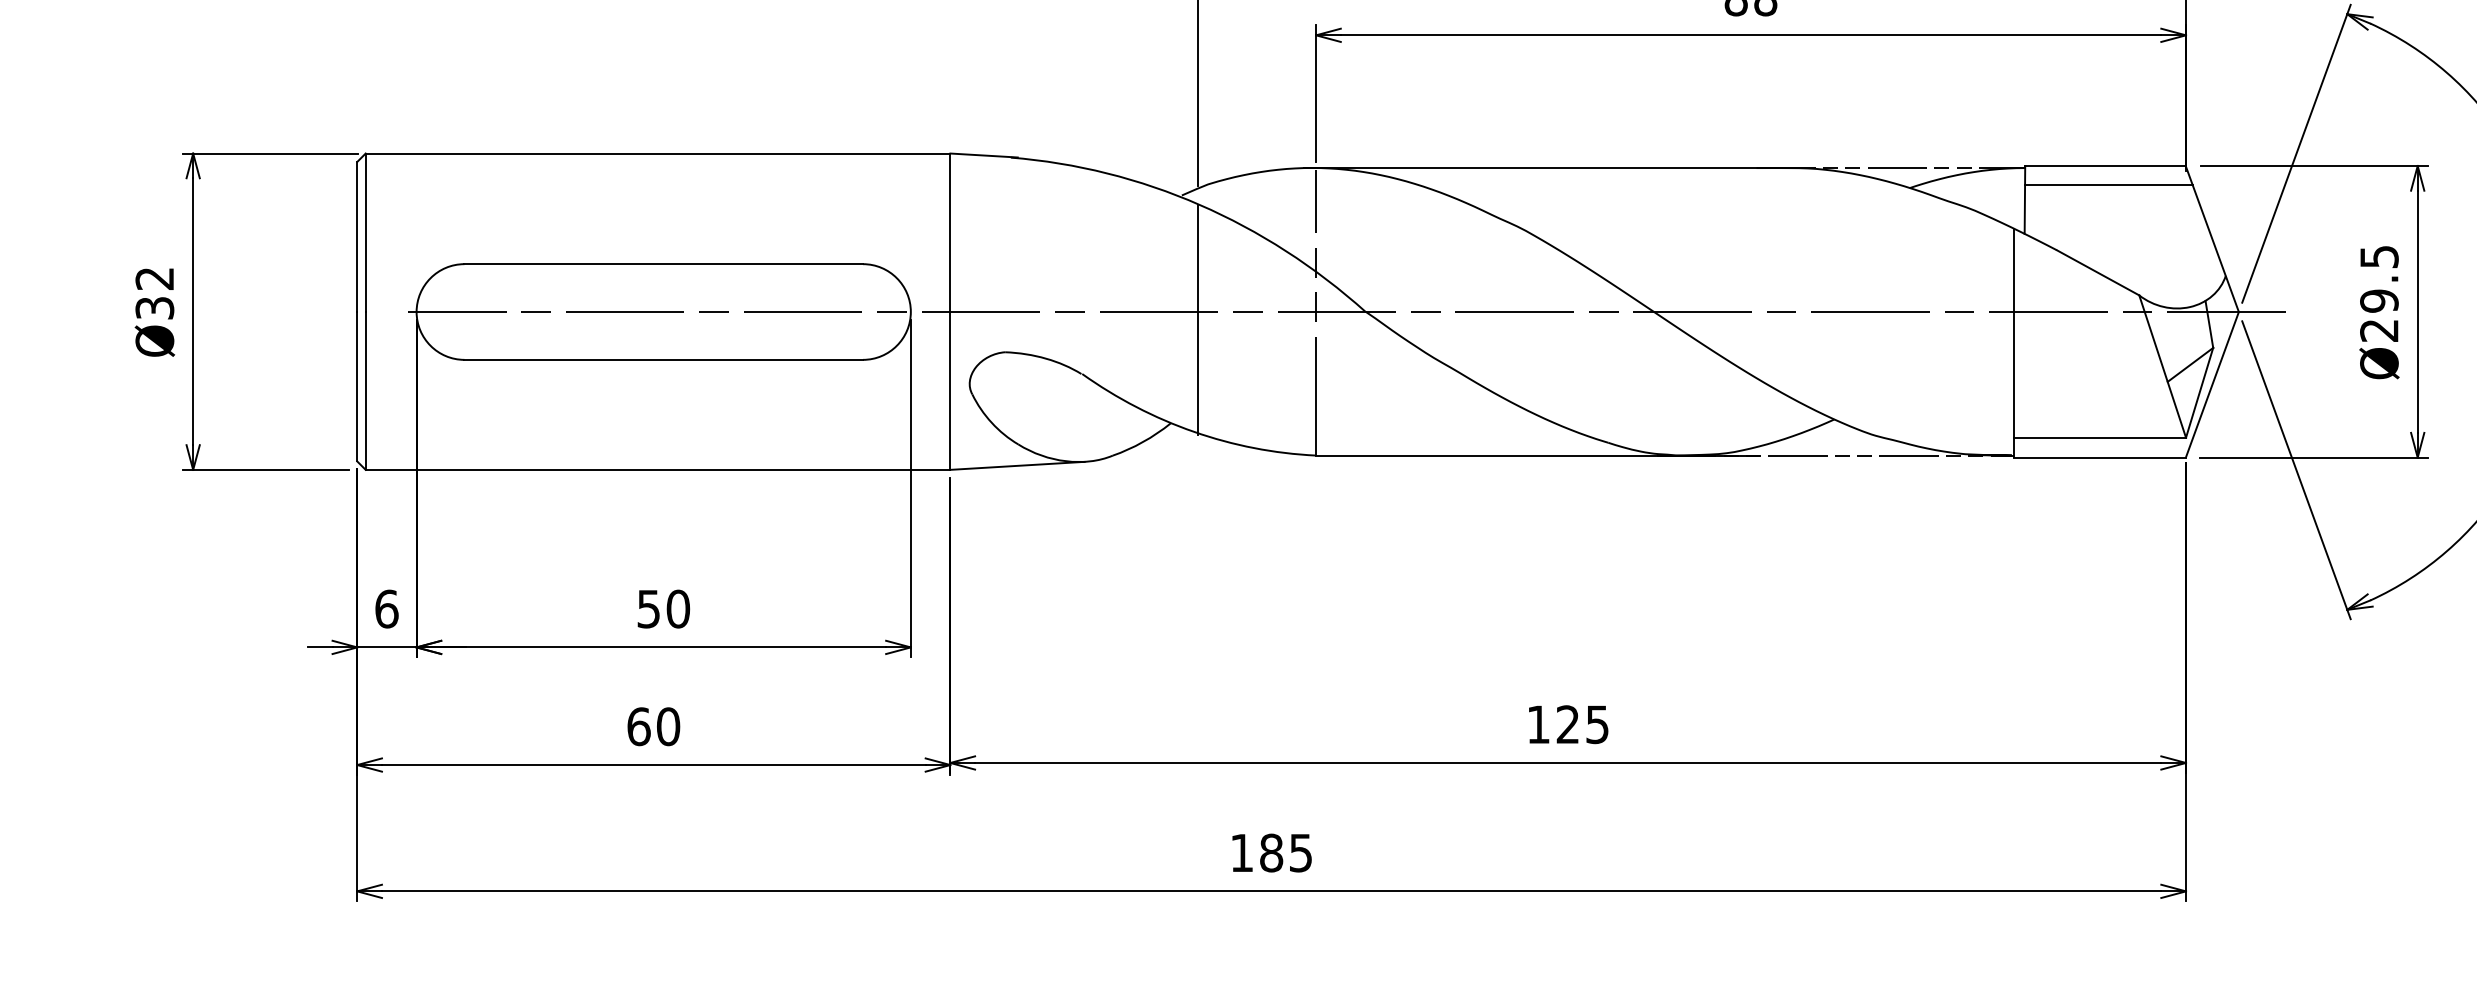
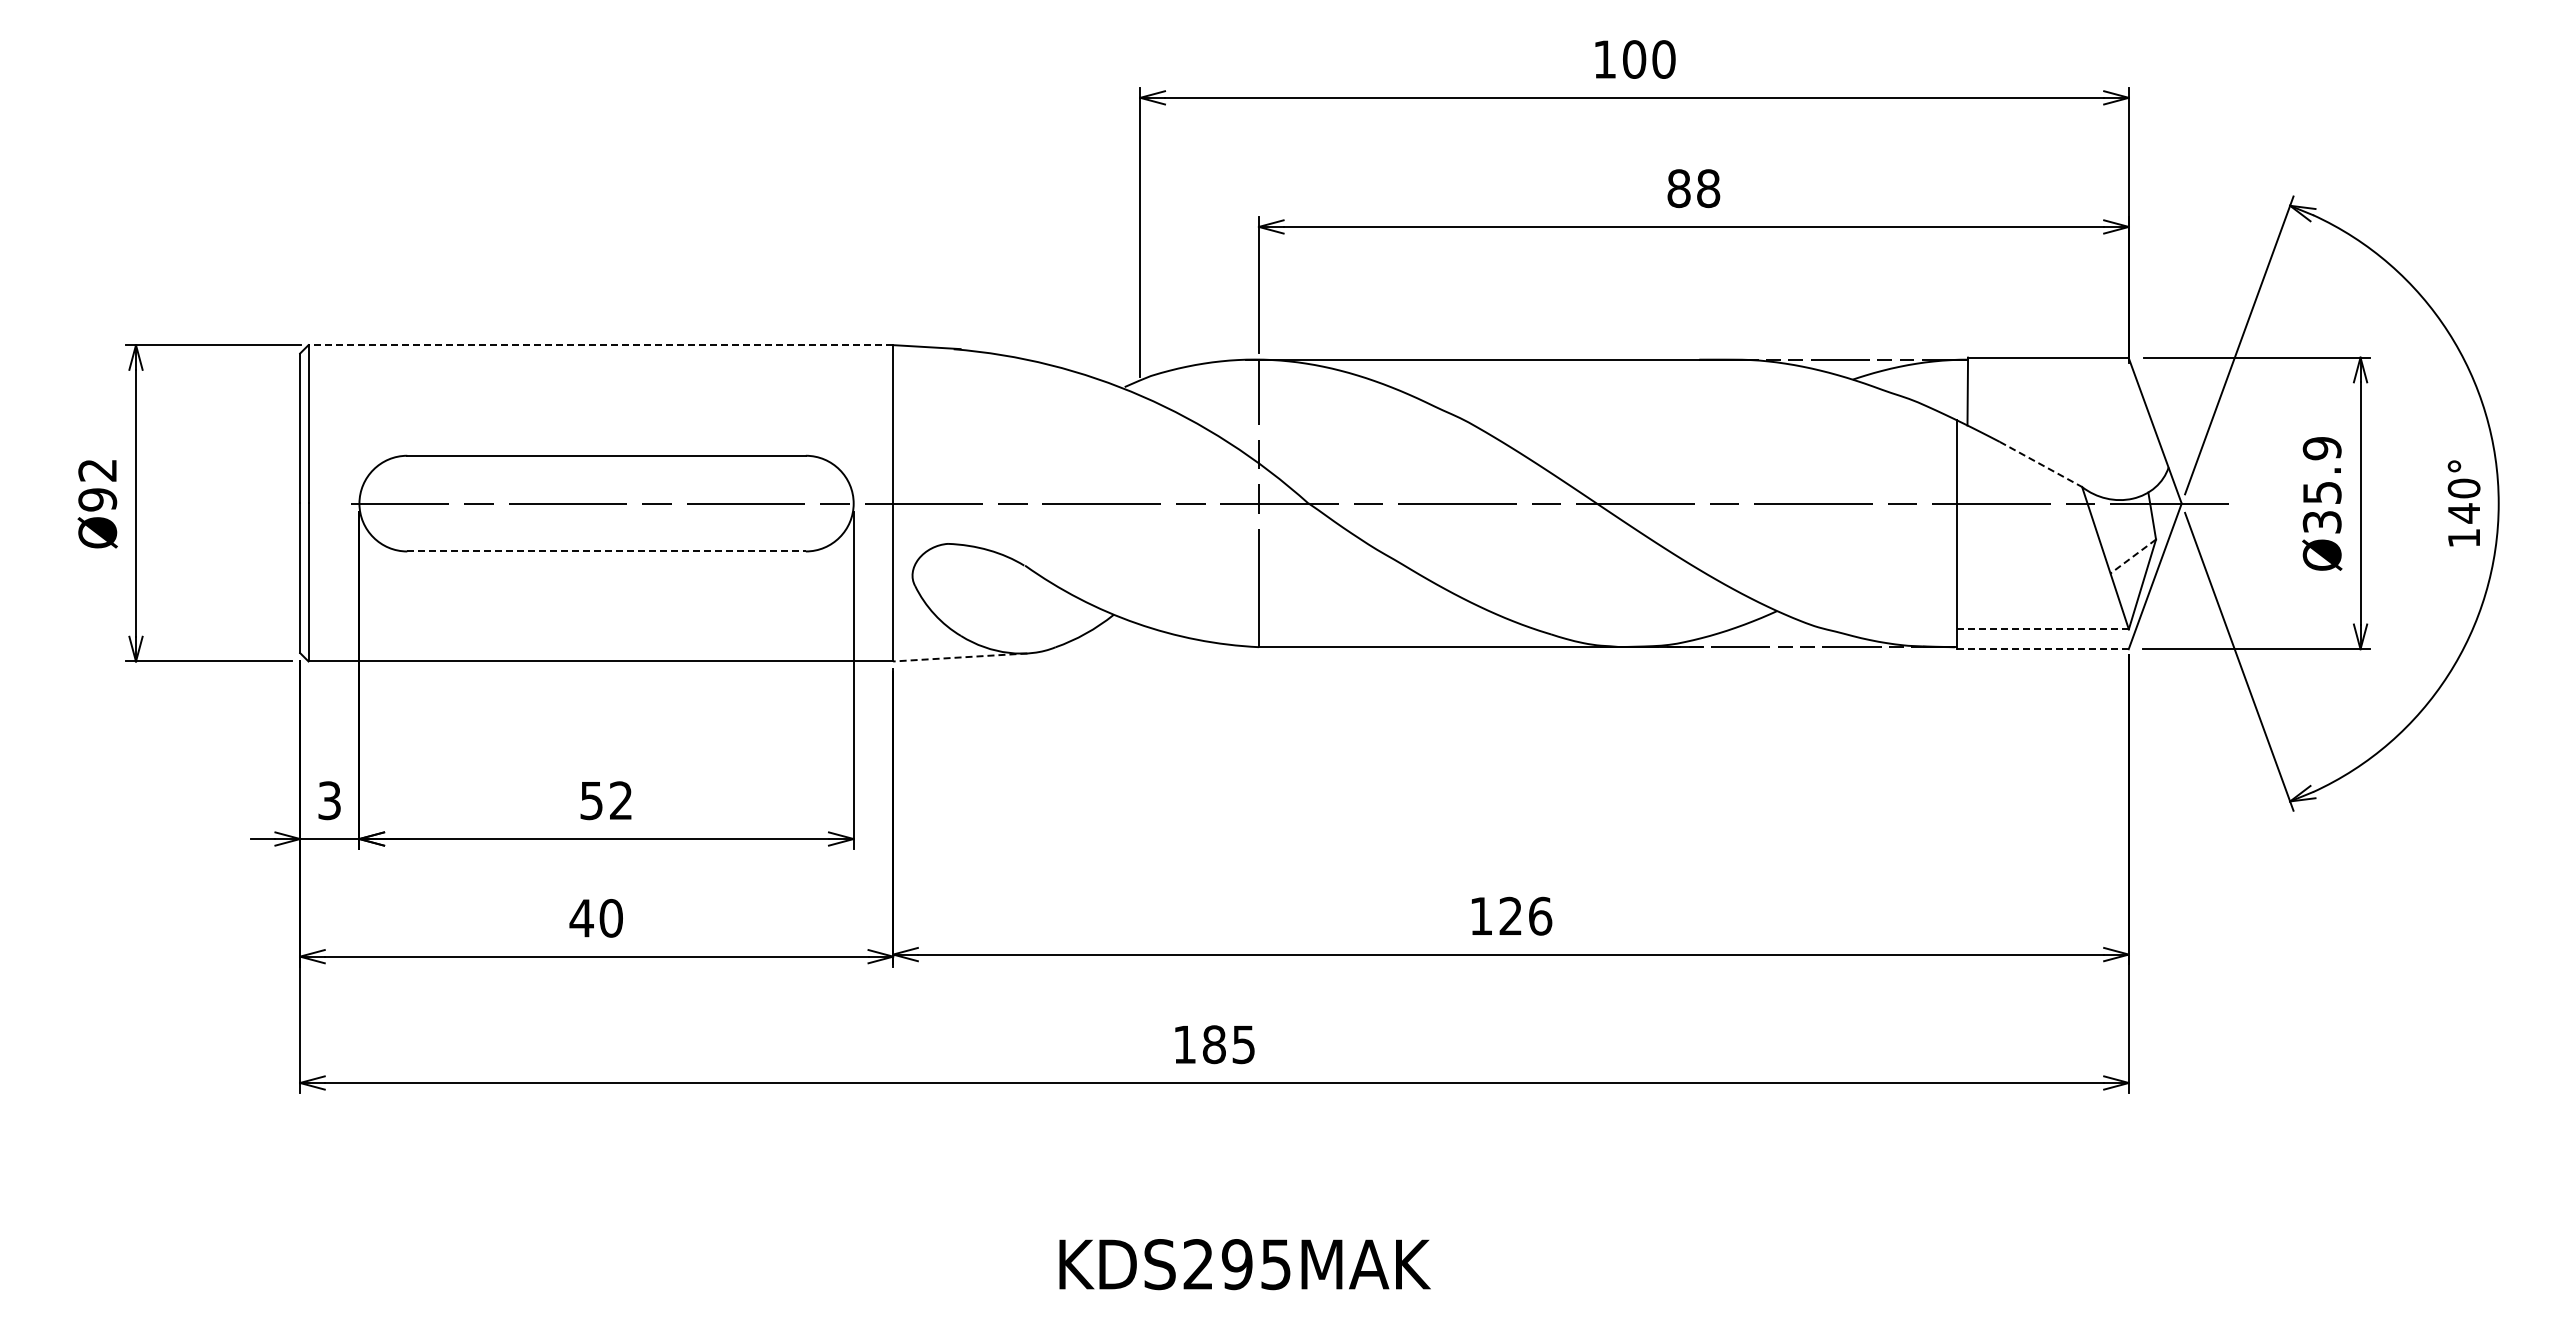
line: (657, 153) -> (600, 345), solid -> dashed
line: (2108, 185) -> (2051, 377), removed
line: (2097, 272) -> (2040, 464), solid -> dashed
text: (2378, 293) -> (2321, 485), Ø29.5 -> Ø35.9
text: (154, 307) -> (97, 499), Ø32 -> Ø92
line: (1197, 319) -> (1140, 511), removed
line: (664, 359) -> (607, 551), solid -> dashed
line: (2189, 364) -> (2132, 556), solid -> dashed
line: (2099, 437) -> (2042, 629), solid -> dashed
line: (2099, 457) -> (2042, 649), solid -> dashed
line: (1016, 465) -> (959, 657), solid -> dashed
text: (386, 608) -> (329, 800), 6 -> 3
text: (677, 608) -> (620, 800), 50 -> 52
text: (1597, 723) -> (1540, 915), 125 -> 126
text: (638, 726) -> (581, 918), 60 -> 40

